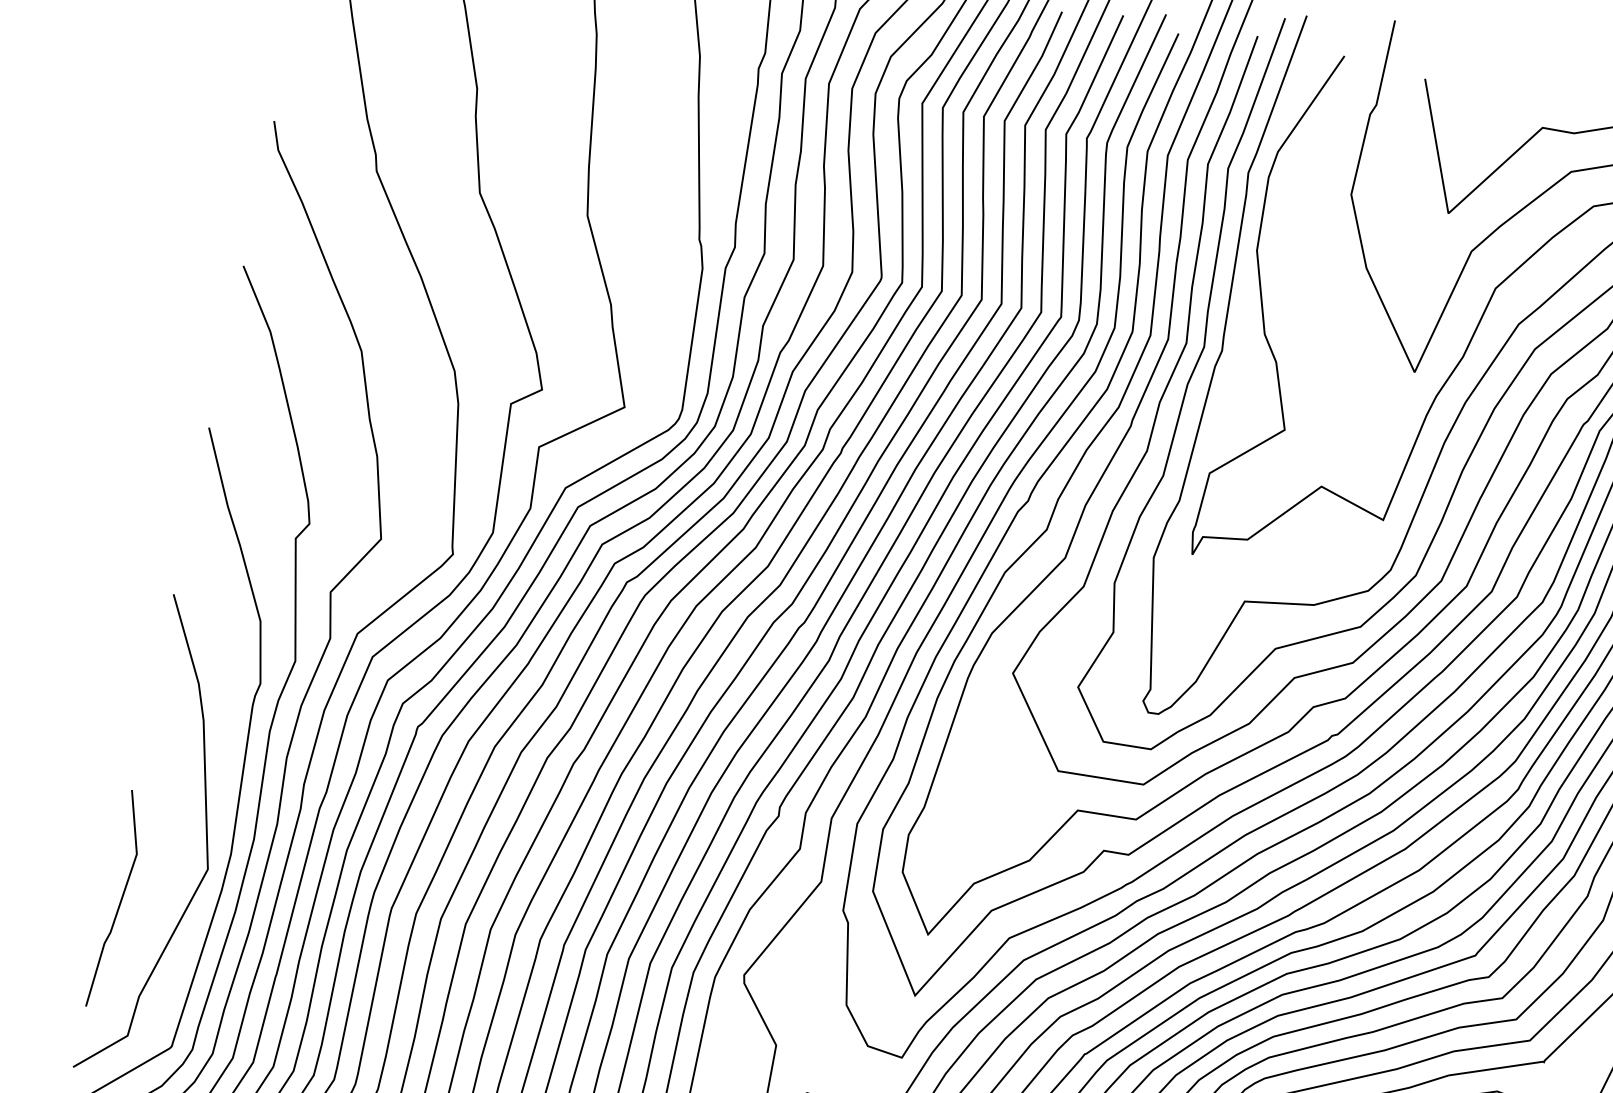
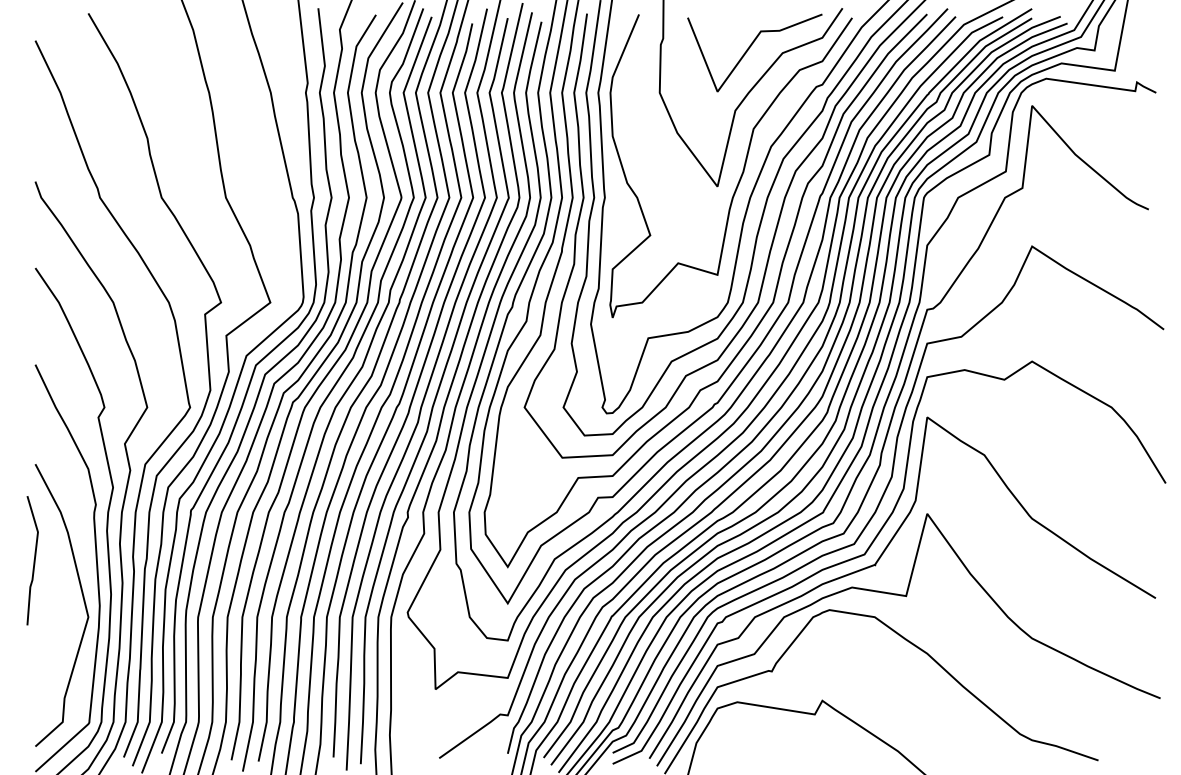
line: (119, 900) -> (33, 560), moved

